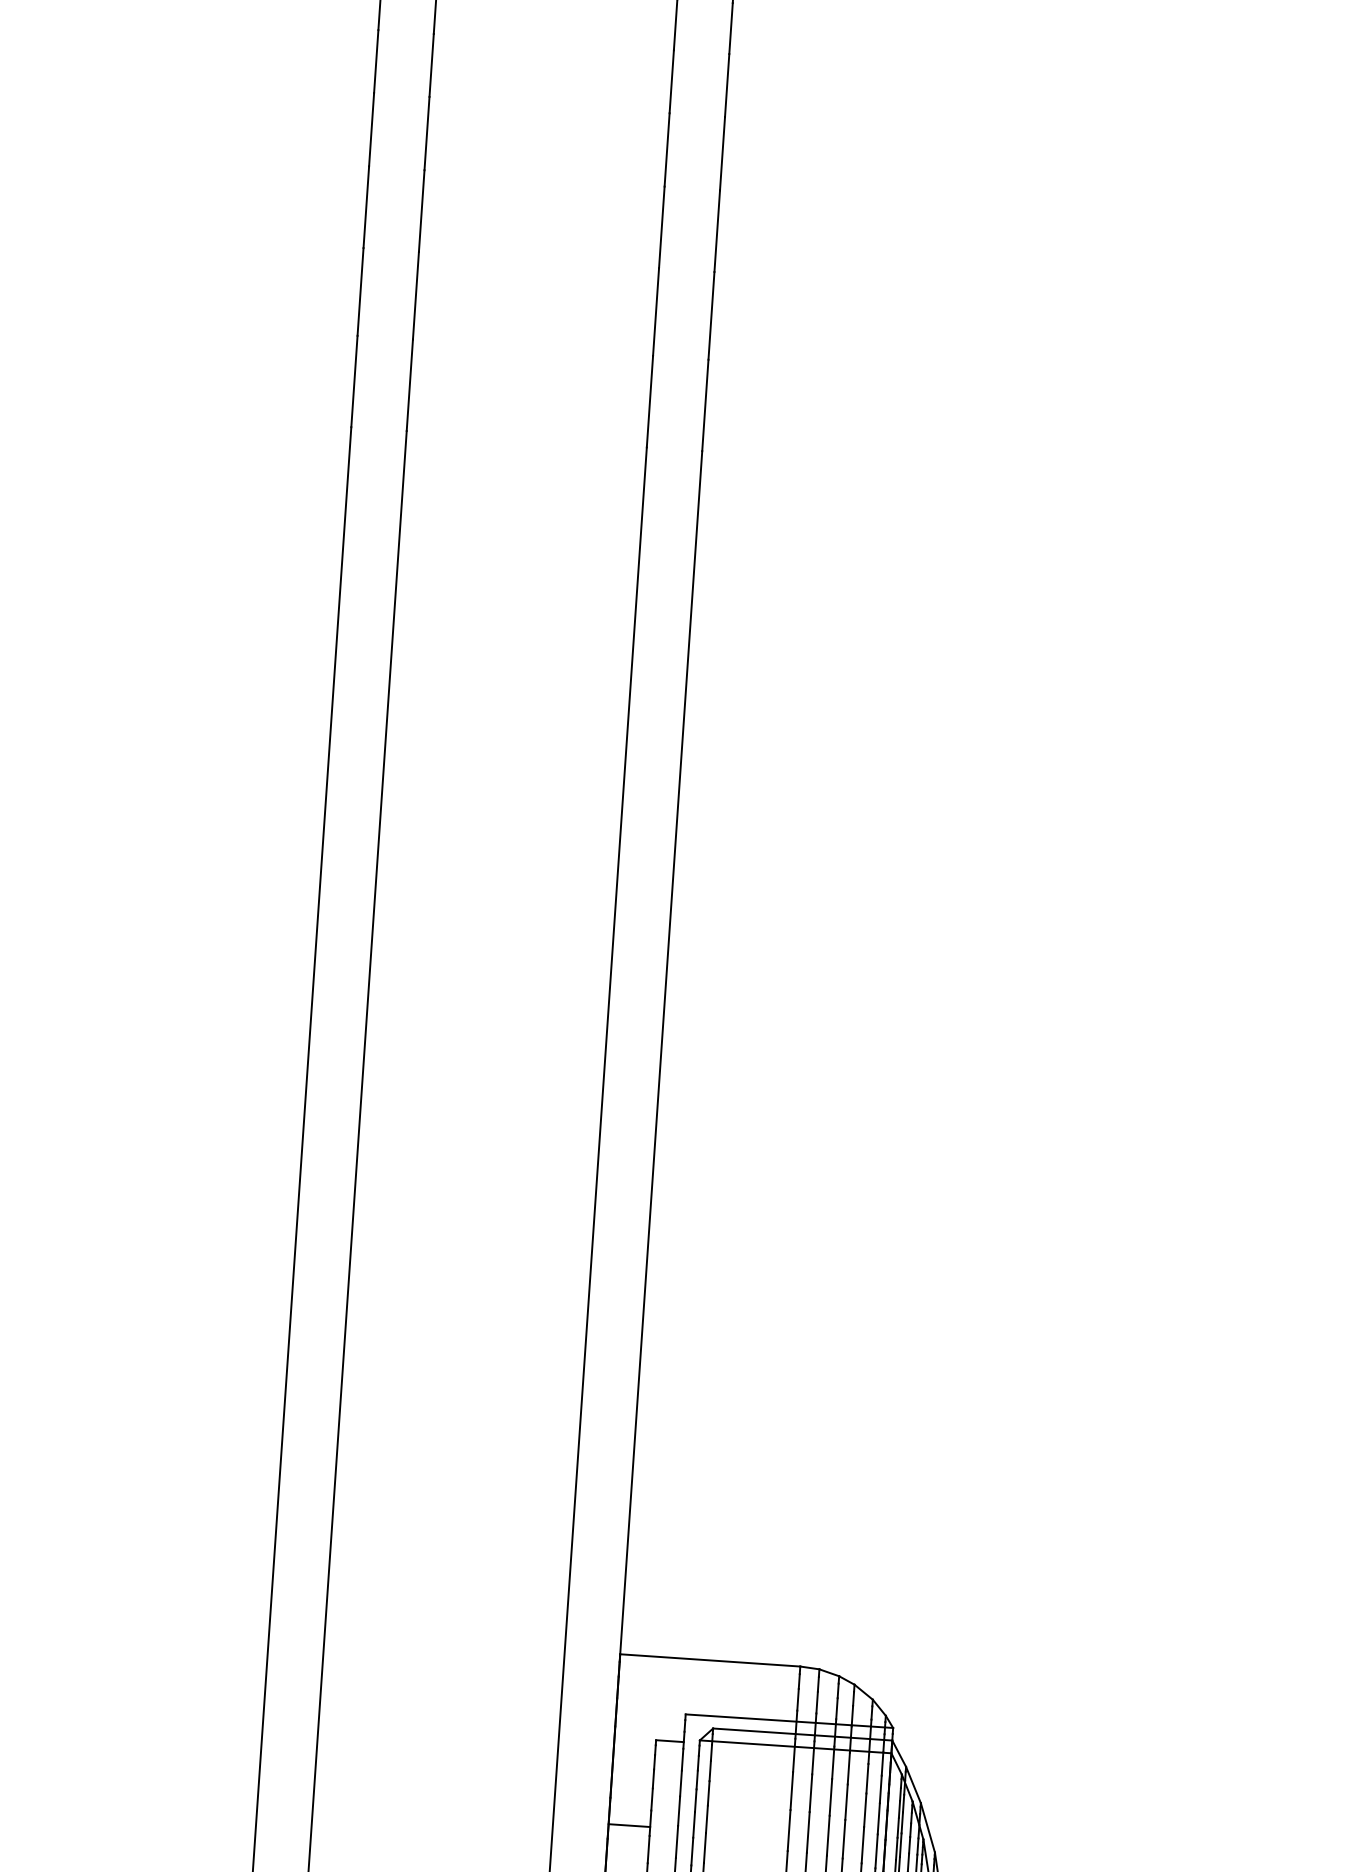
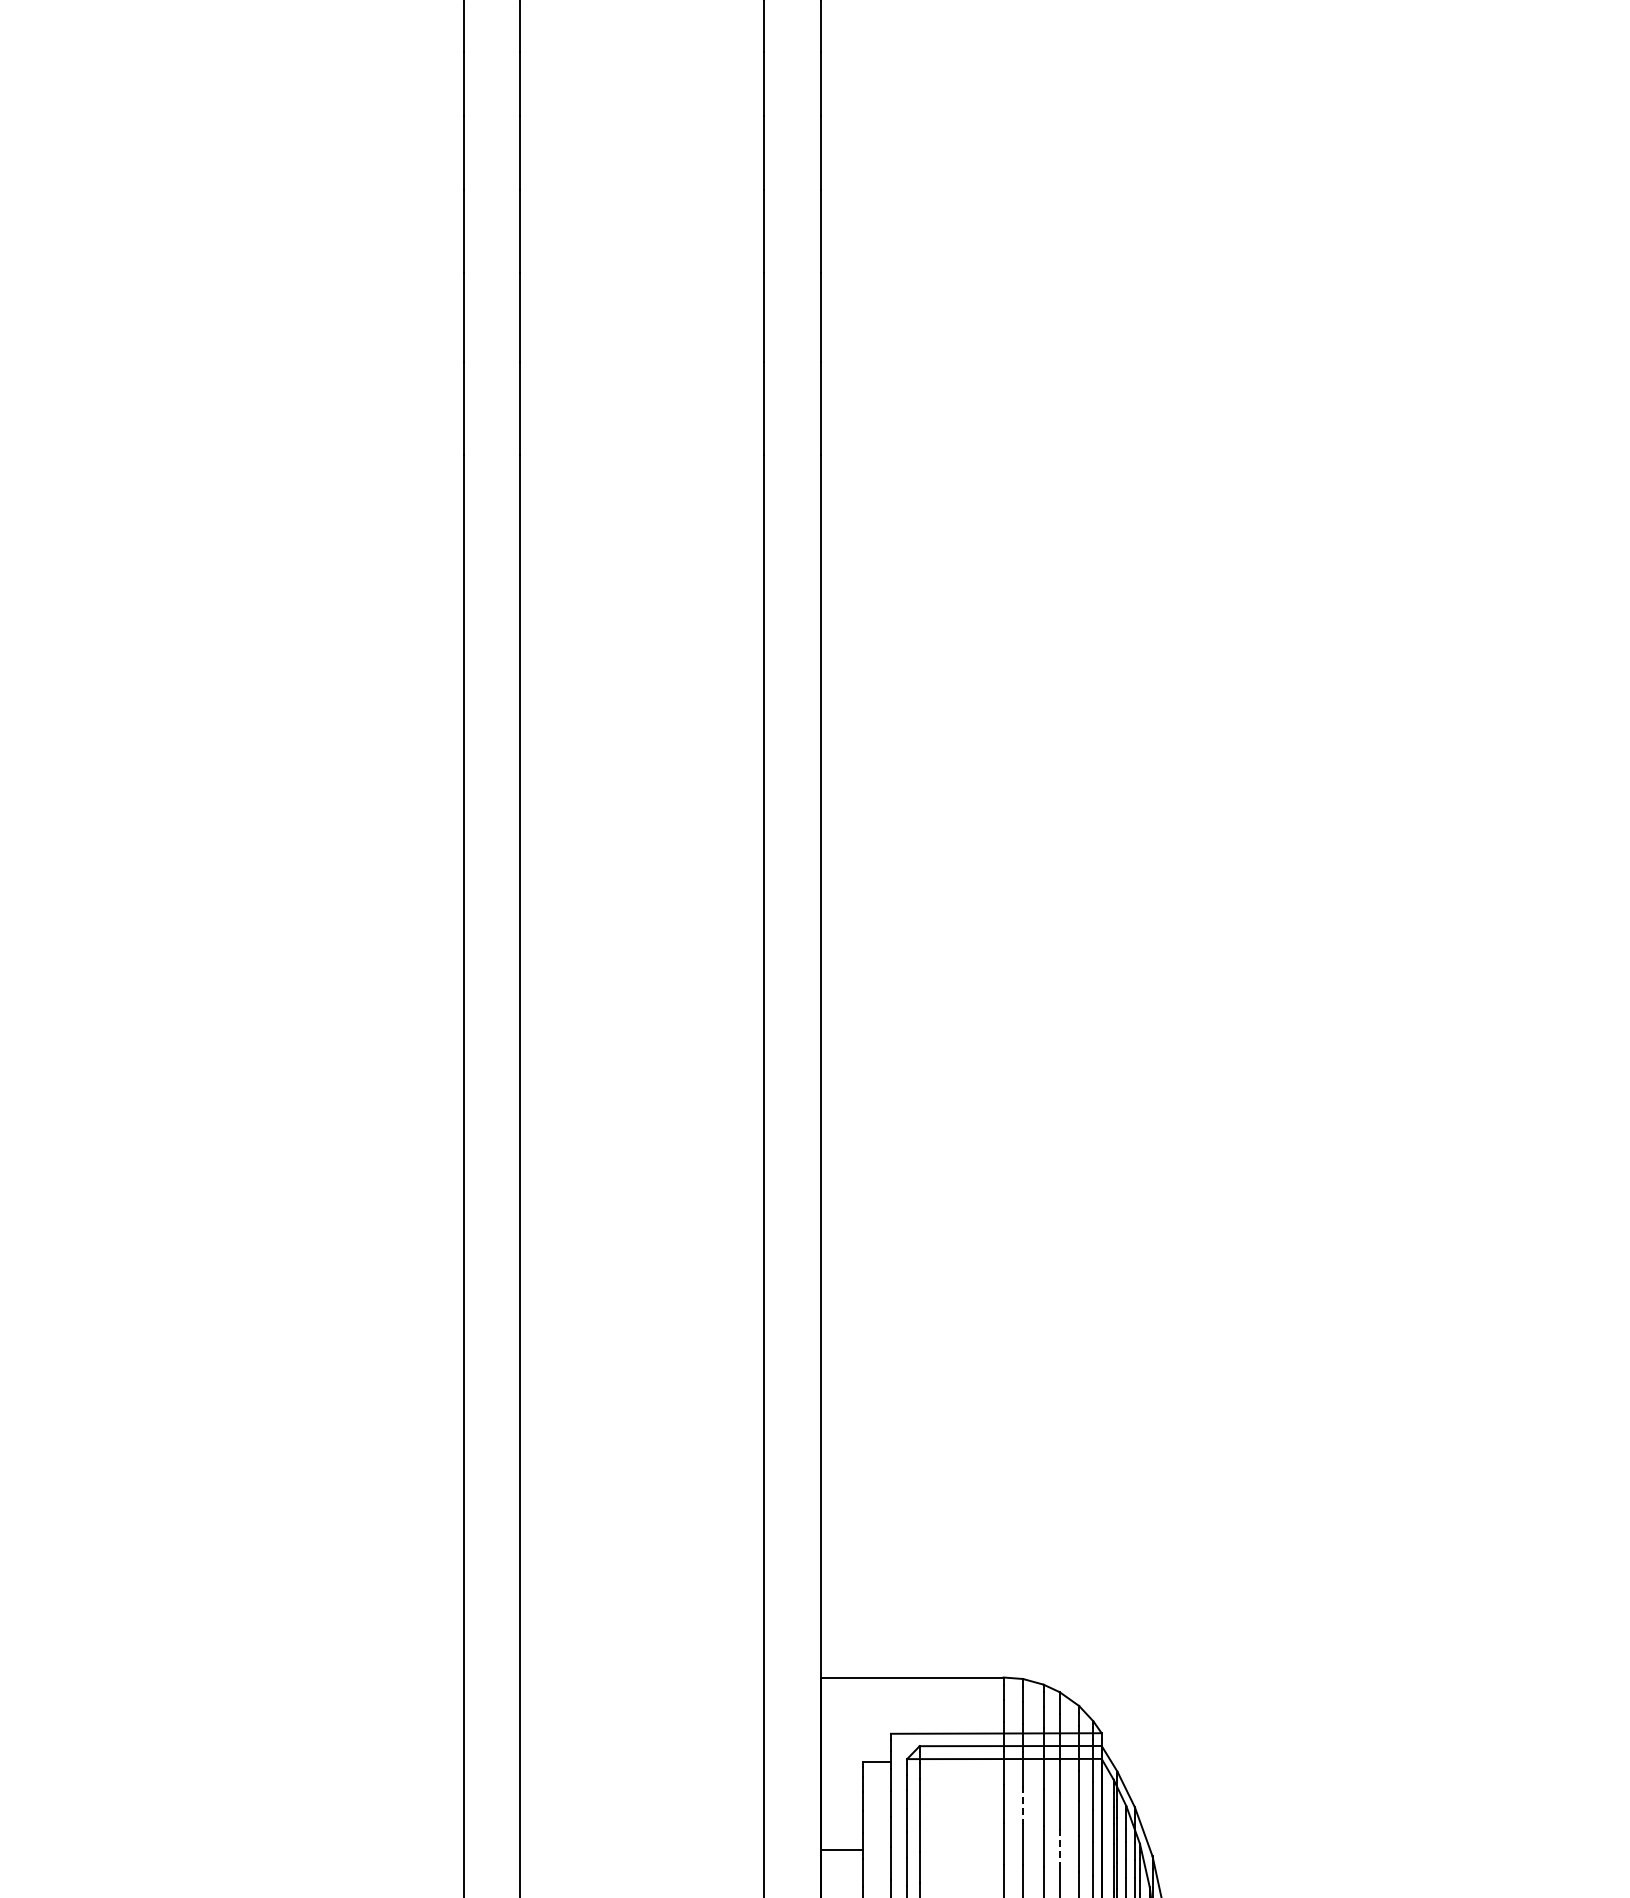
line: (811, 1793) -> (1023, 1805), solid -> dashed
line: (843, 1839) -> (1059, 1849), solid -> dashed

